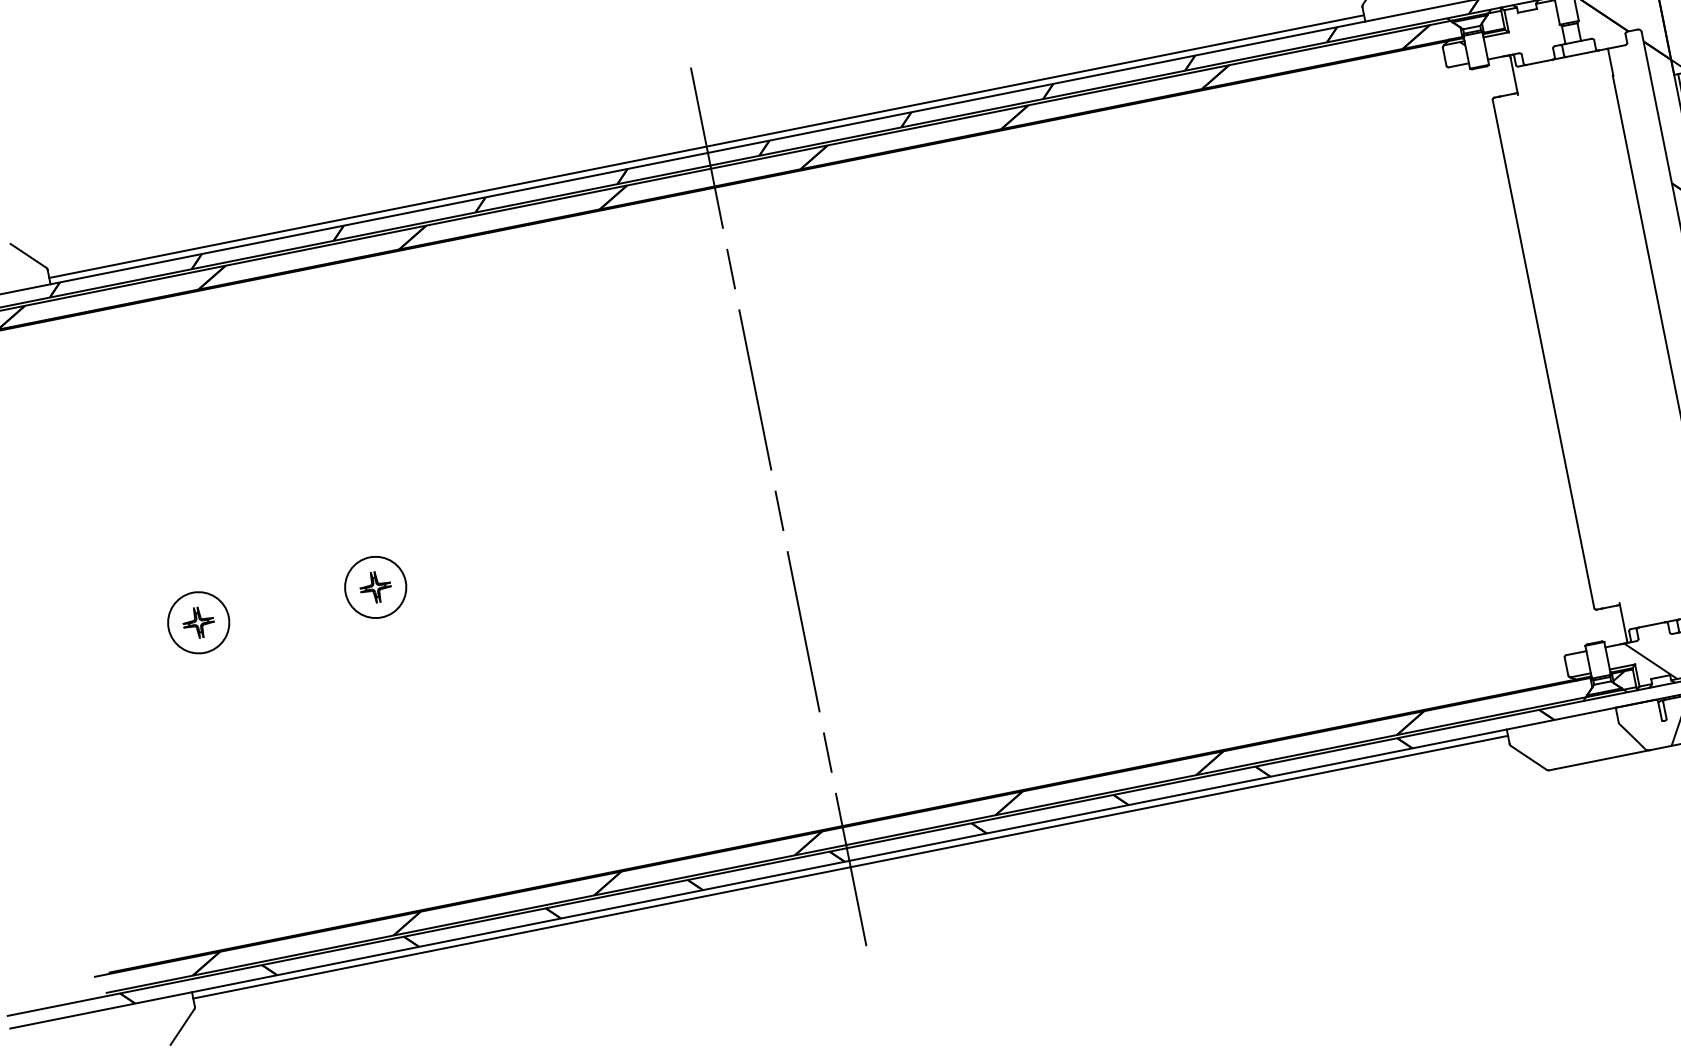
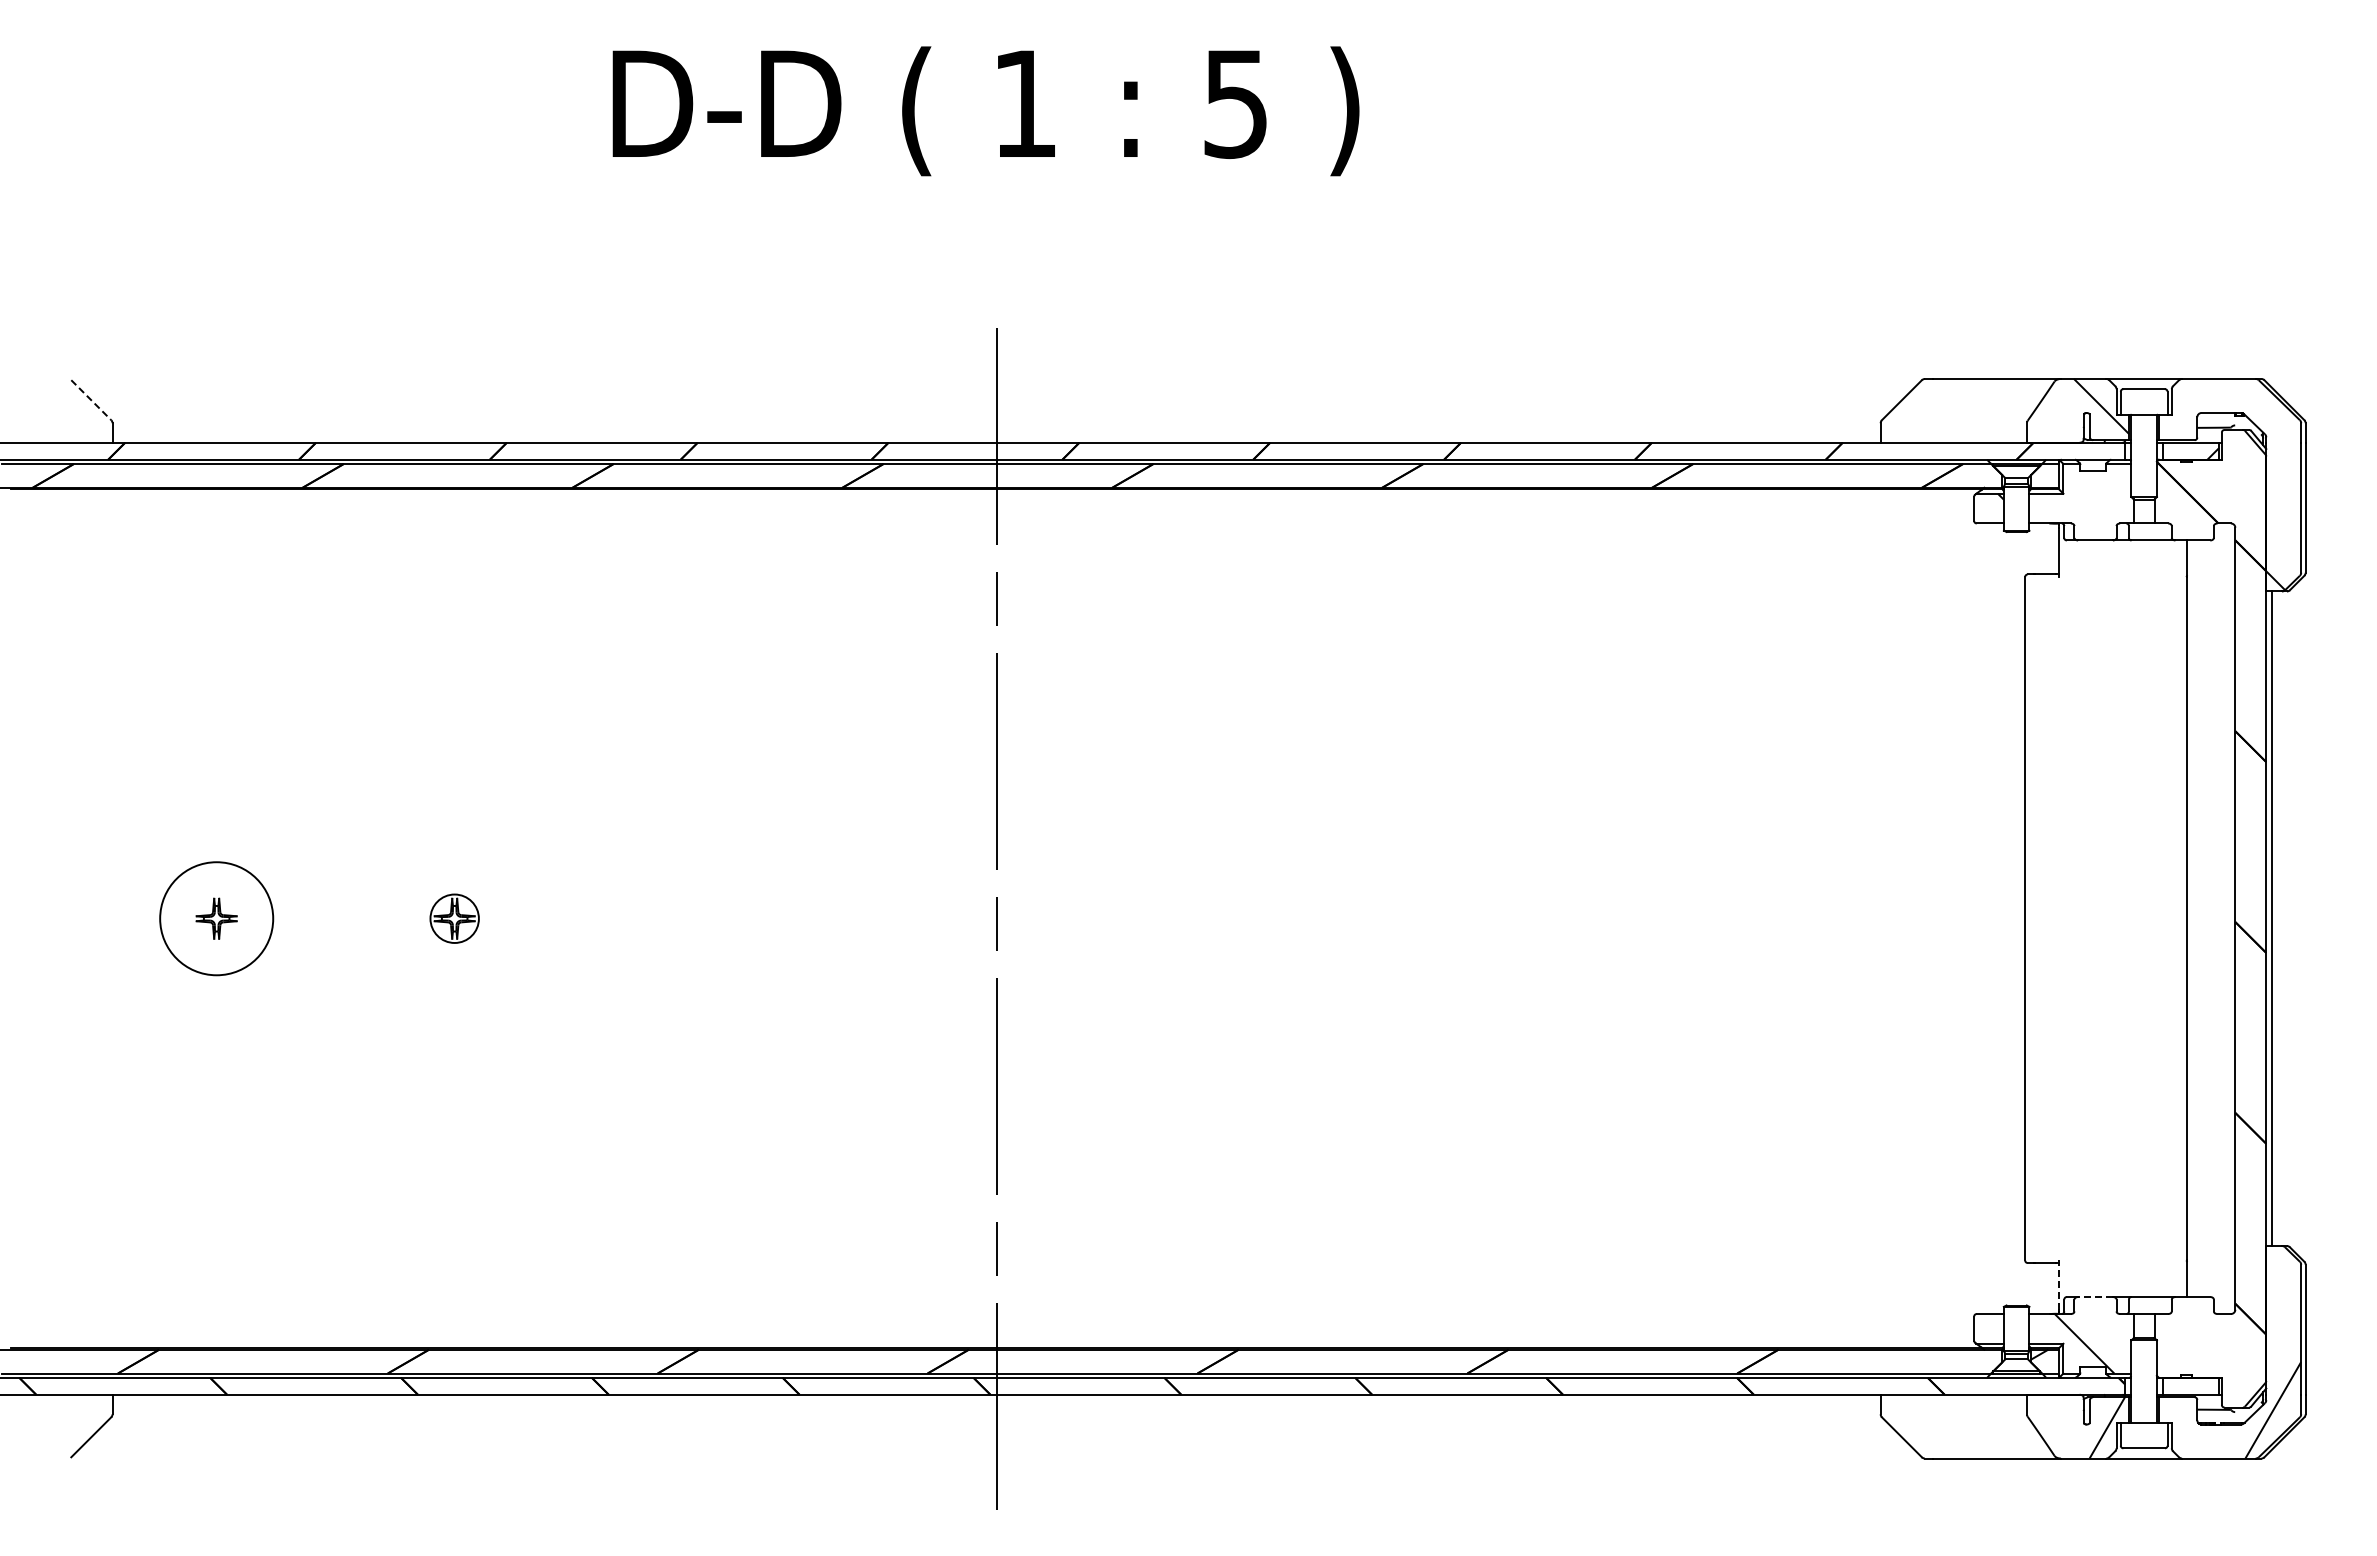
line: (706, 146) -> (996, 434), removed
line: (28, 256) -> (91, 400), solid -> dashed
circle: (375, 587) -> (454, 918), size x0.6
line: (1623, 621) -> (2059, 1285), solid -> dashed
circle: (198, 622) -> (216, 918), size x1.4
line: (1652, 625) -> (2095, 1297), solid -> dashed
line: (850, 867) -> (996, 1403), removed

